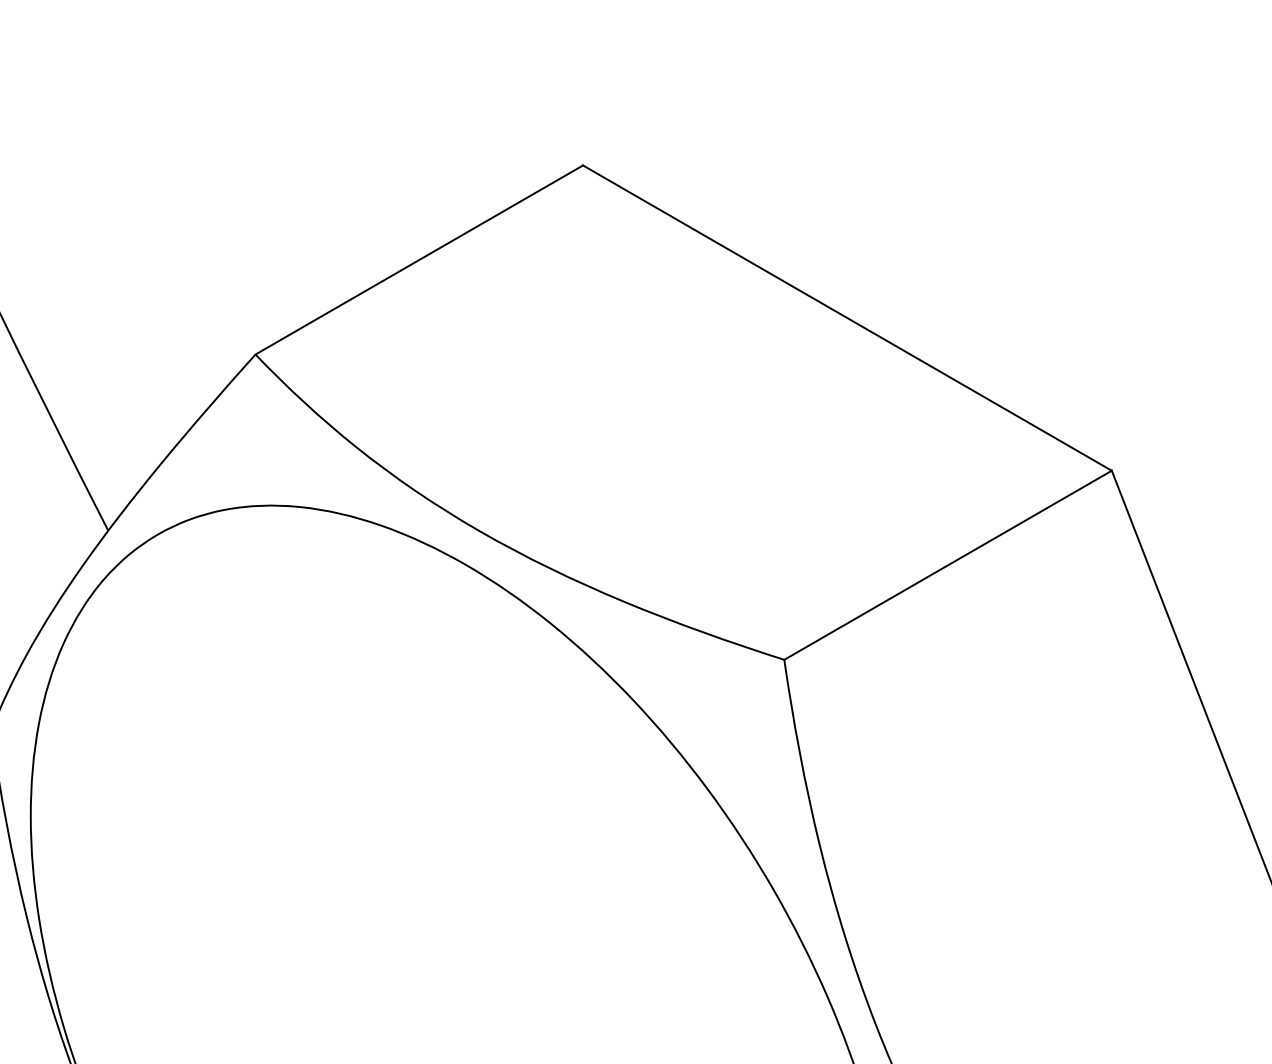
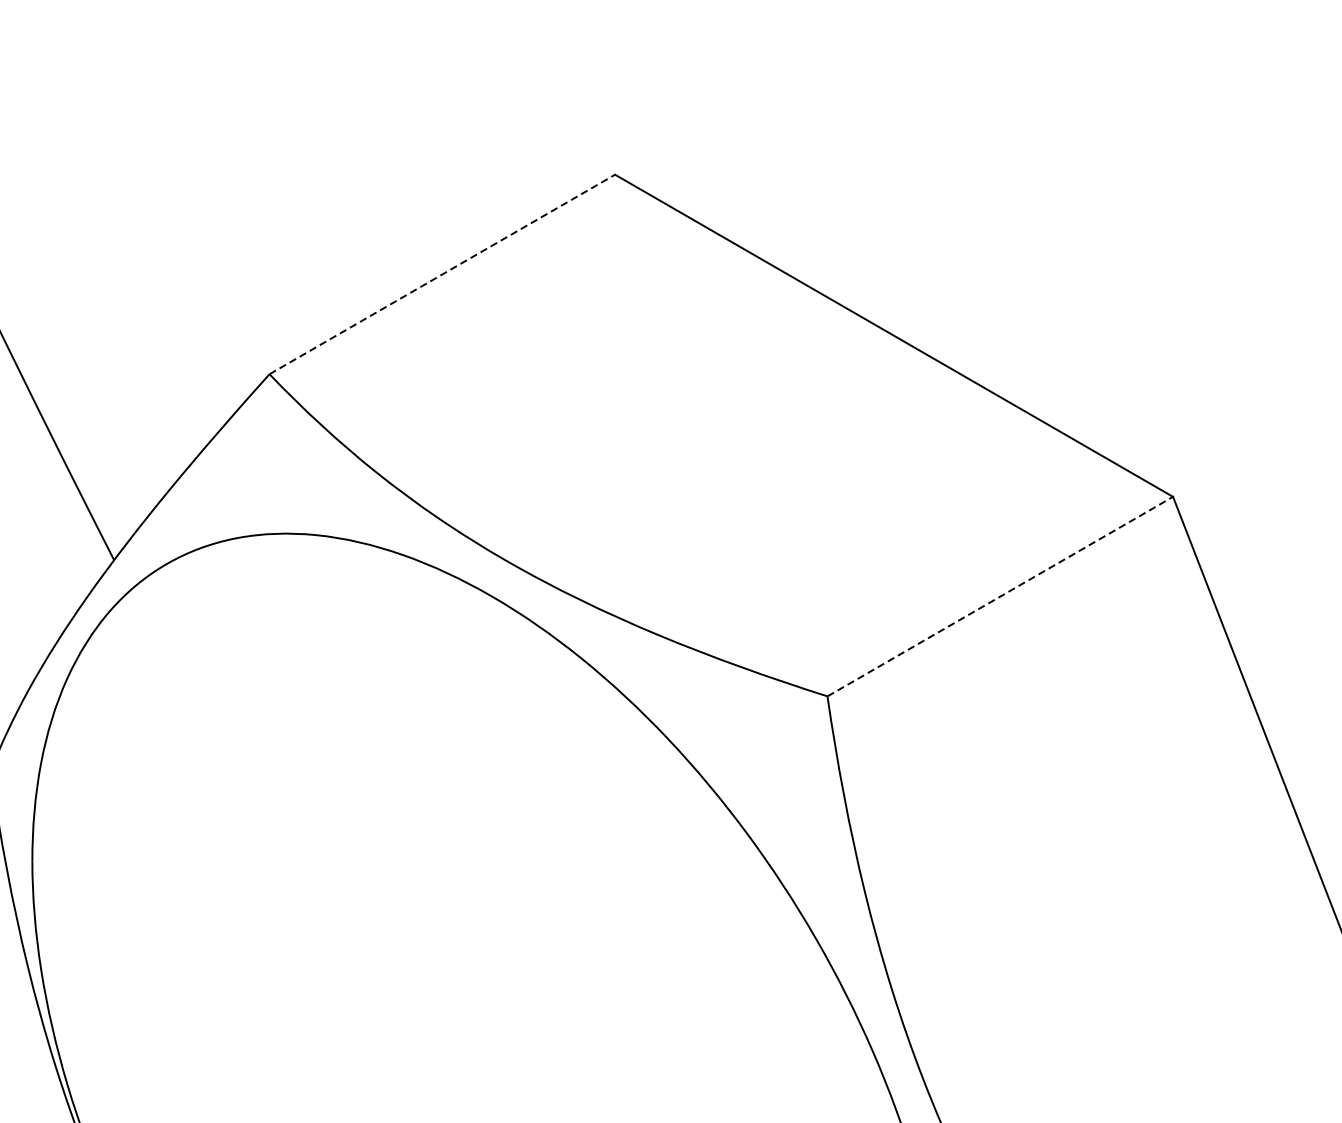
line: (419, 259) -> (442, 273), solid -> dashed
line: (948, 565) -> (1000, 596), solid -> dashed

